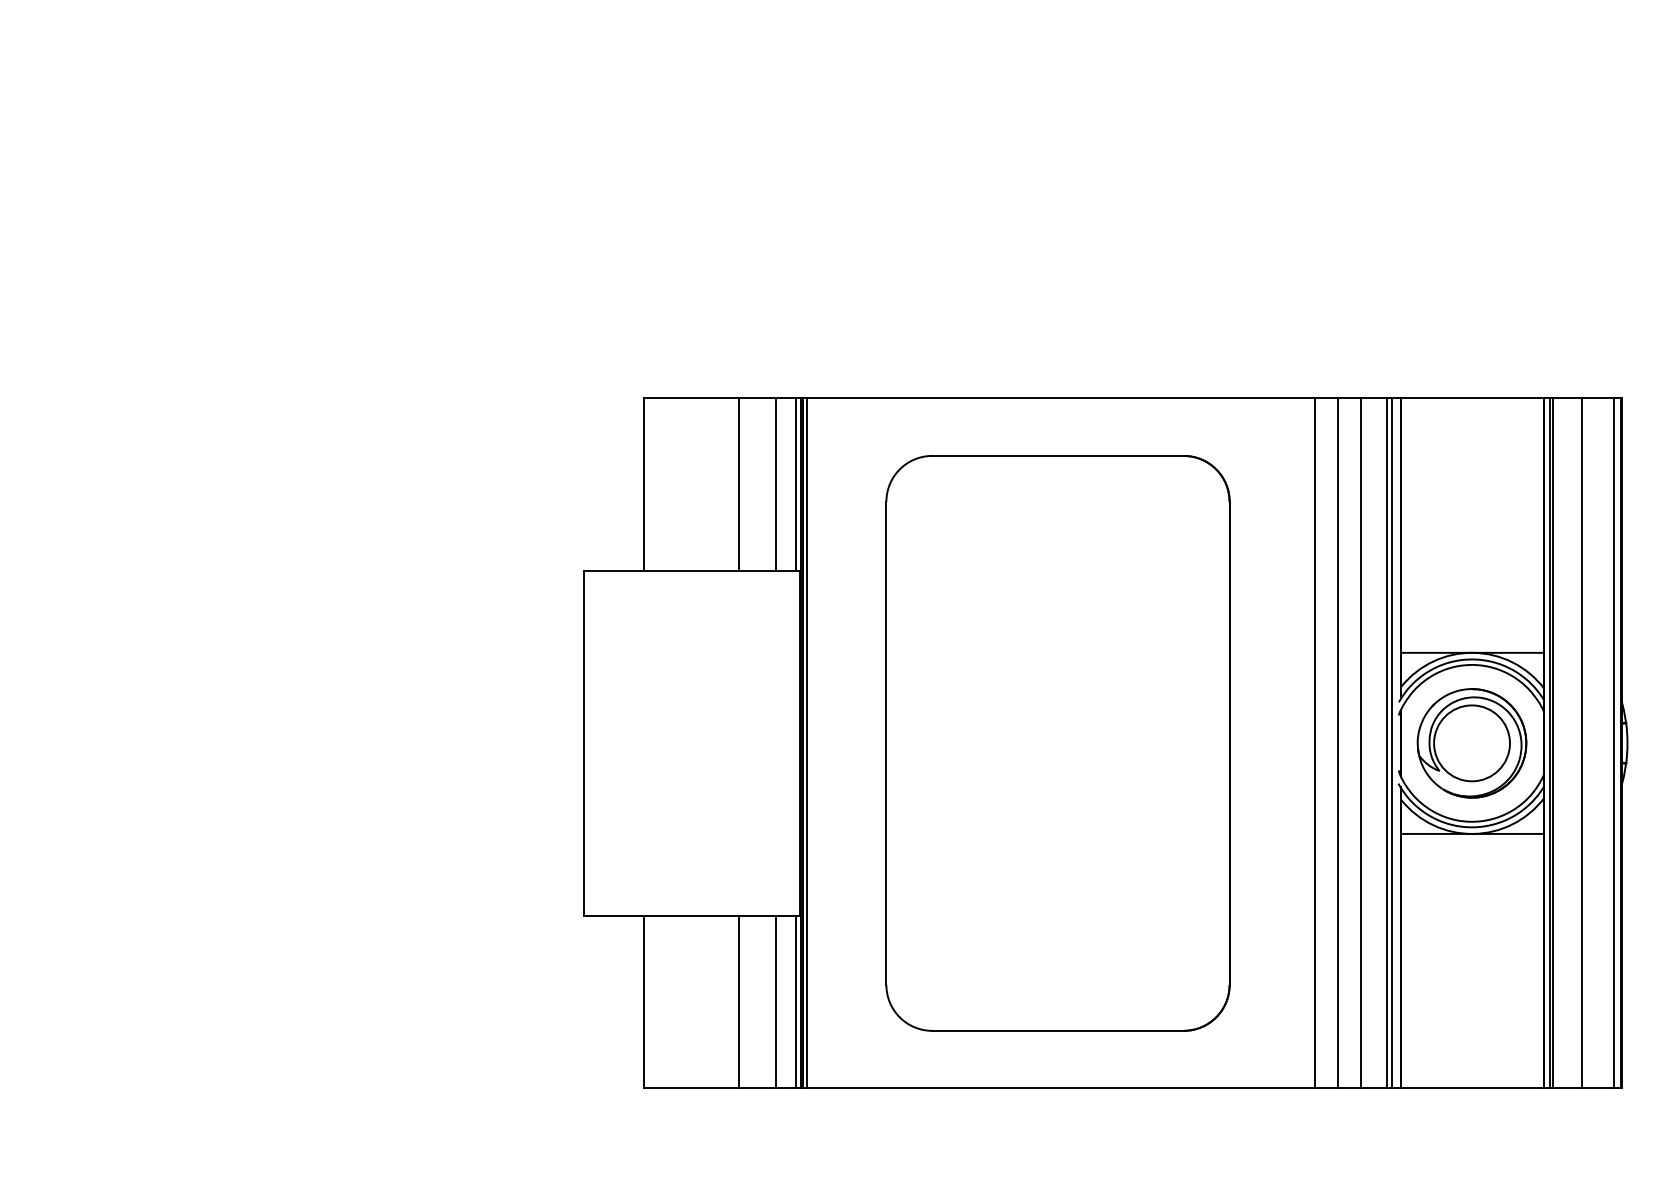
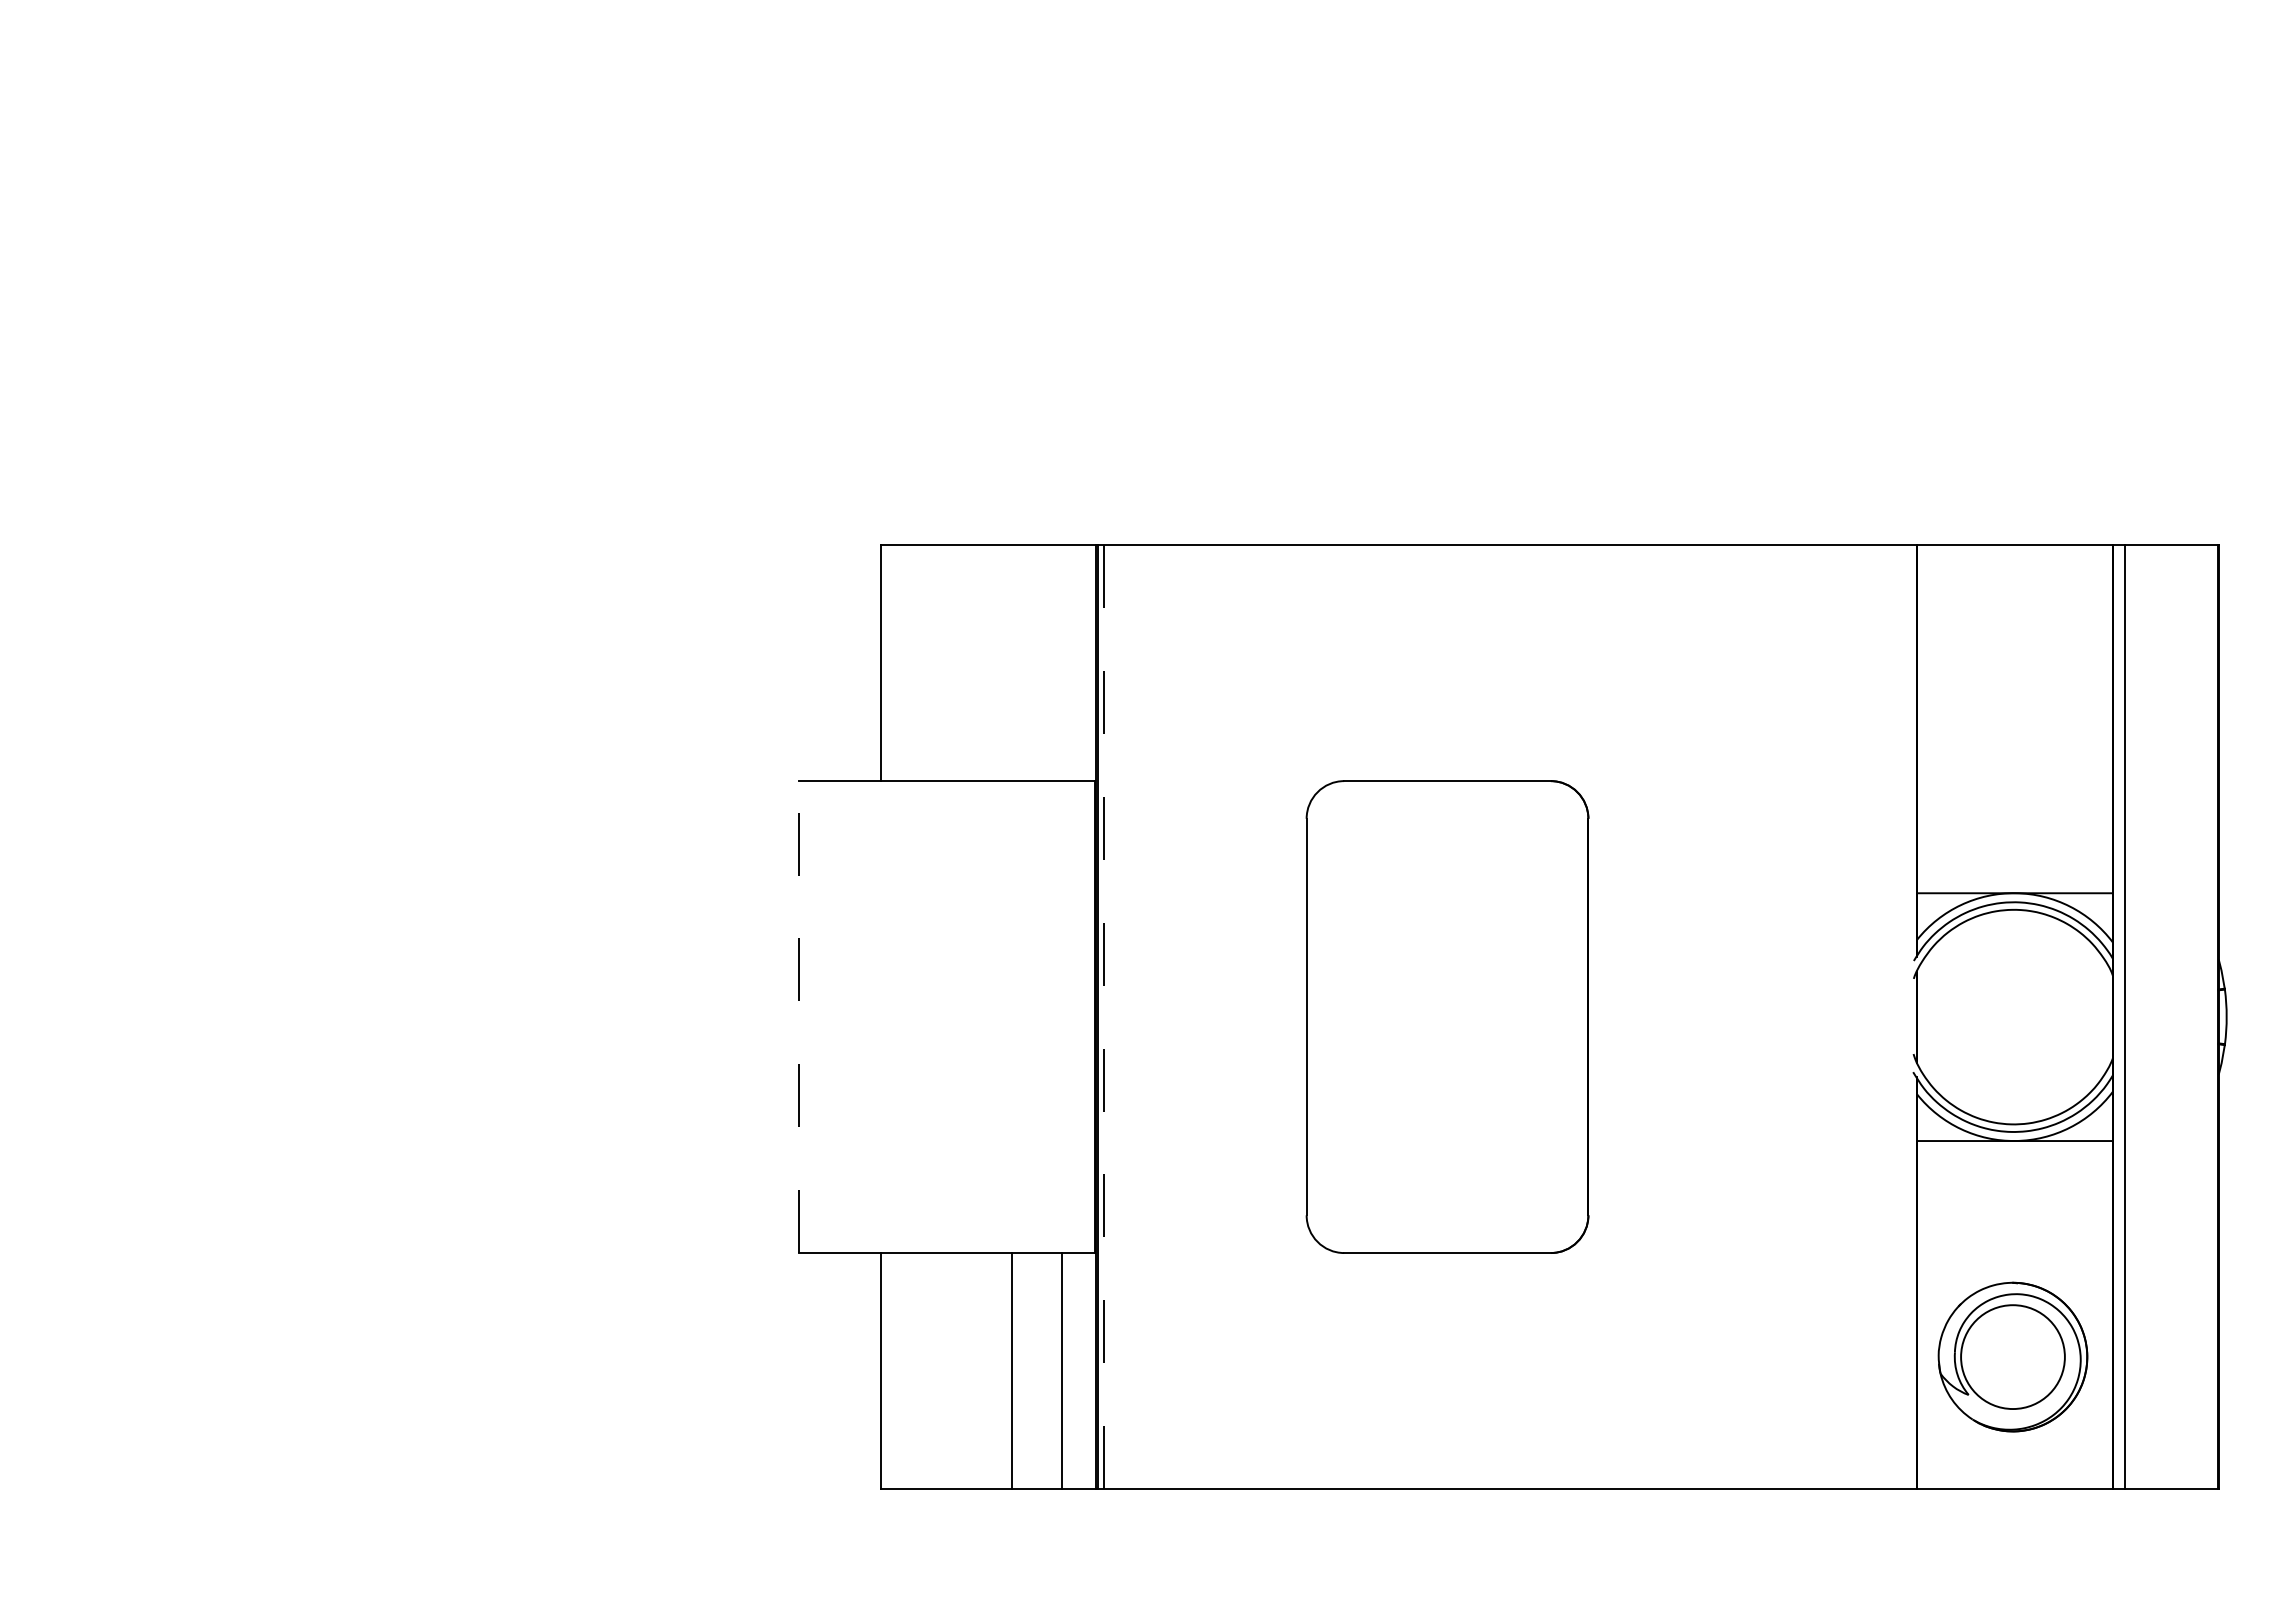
line: (739, 484) -> (1011, 663), removed
line: (776, 484) -> (1062, 663), removed
line: (795, 484) -> (1088, 663), removed
part: (1057, 742) -> (1447, 1016), size x0.6
part: (1471, 742) -> (2012, 1356), moved
line: (584, 743) -> (799, 1017), solid -> dashed
line: (806, 743) -> (1103, 1017), solid -> dashed
line: (1315, 743) -> (1799, 1017), removed
line: (1338, 743) -> (1831, 1017), removed
line: (1361, 743) -> (1862, 1017), removed
line: (1386, 743) -> (1897, 1017), removed
line: (1392, 743) -> (1904, 1017), removed
line: (1549, 743) -> (2119, 1017), removed
line: (1582, 743) -> (2164, 1017), removed
line: (1613, 743) -> (2207, 1017), removed
line: (795, 1002) -> (1088, 1371), removed

